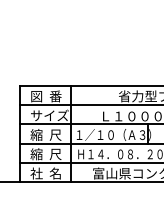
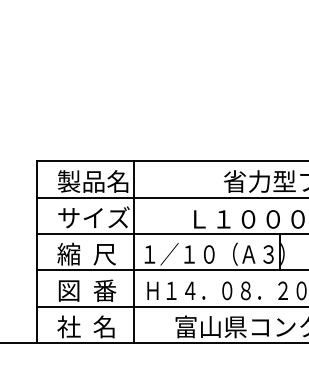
text: (48, 96) -> (91, 181), 図  番 -> 製品名
text: (45, 154) -> (85, 291), 縮  尺 -> 図  番

